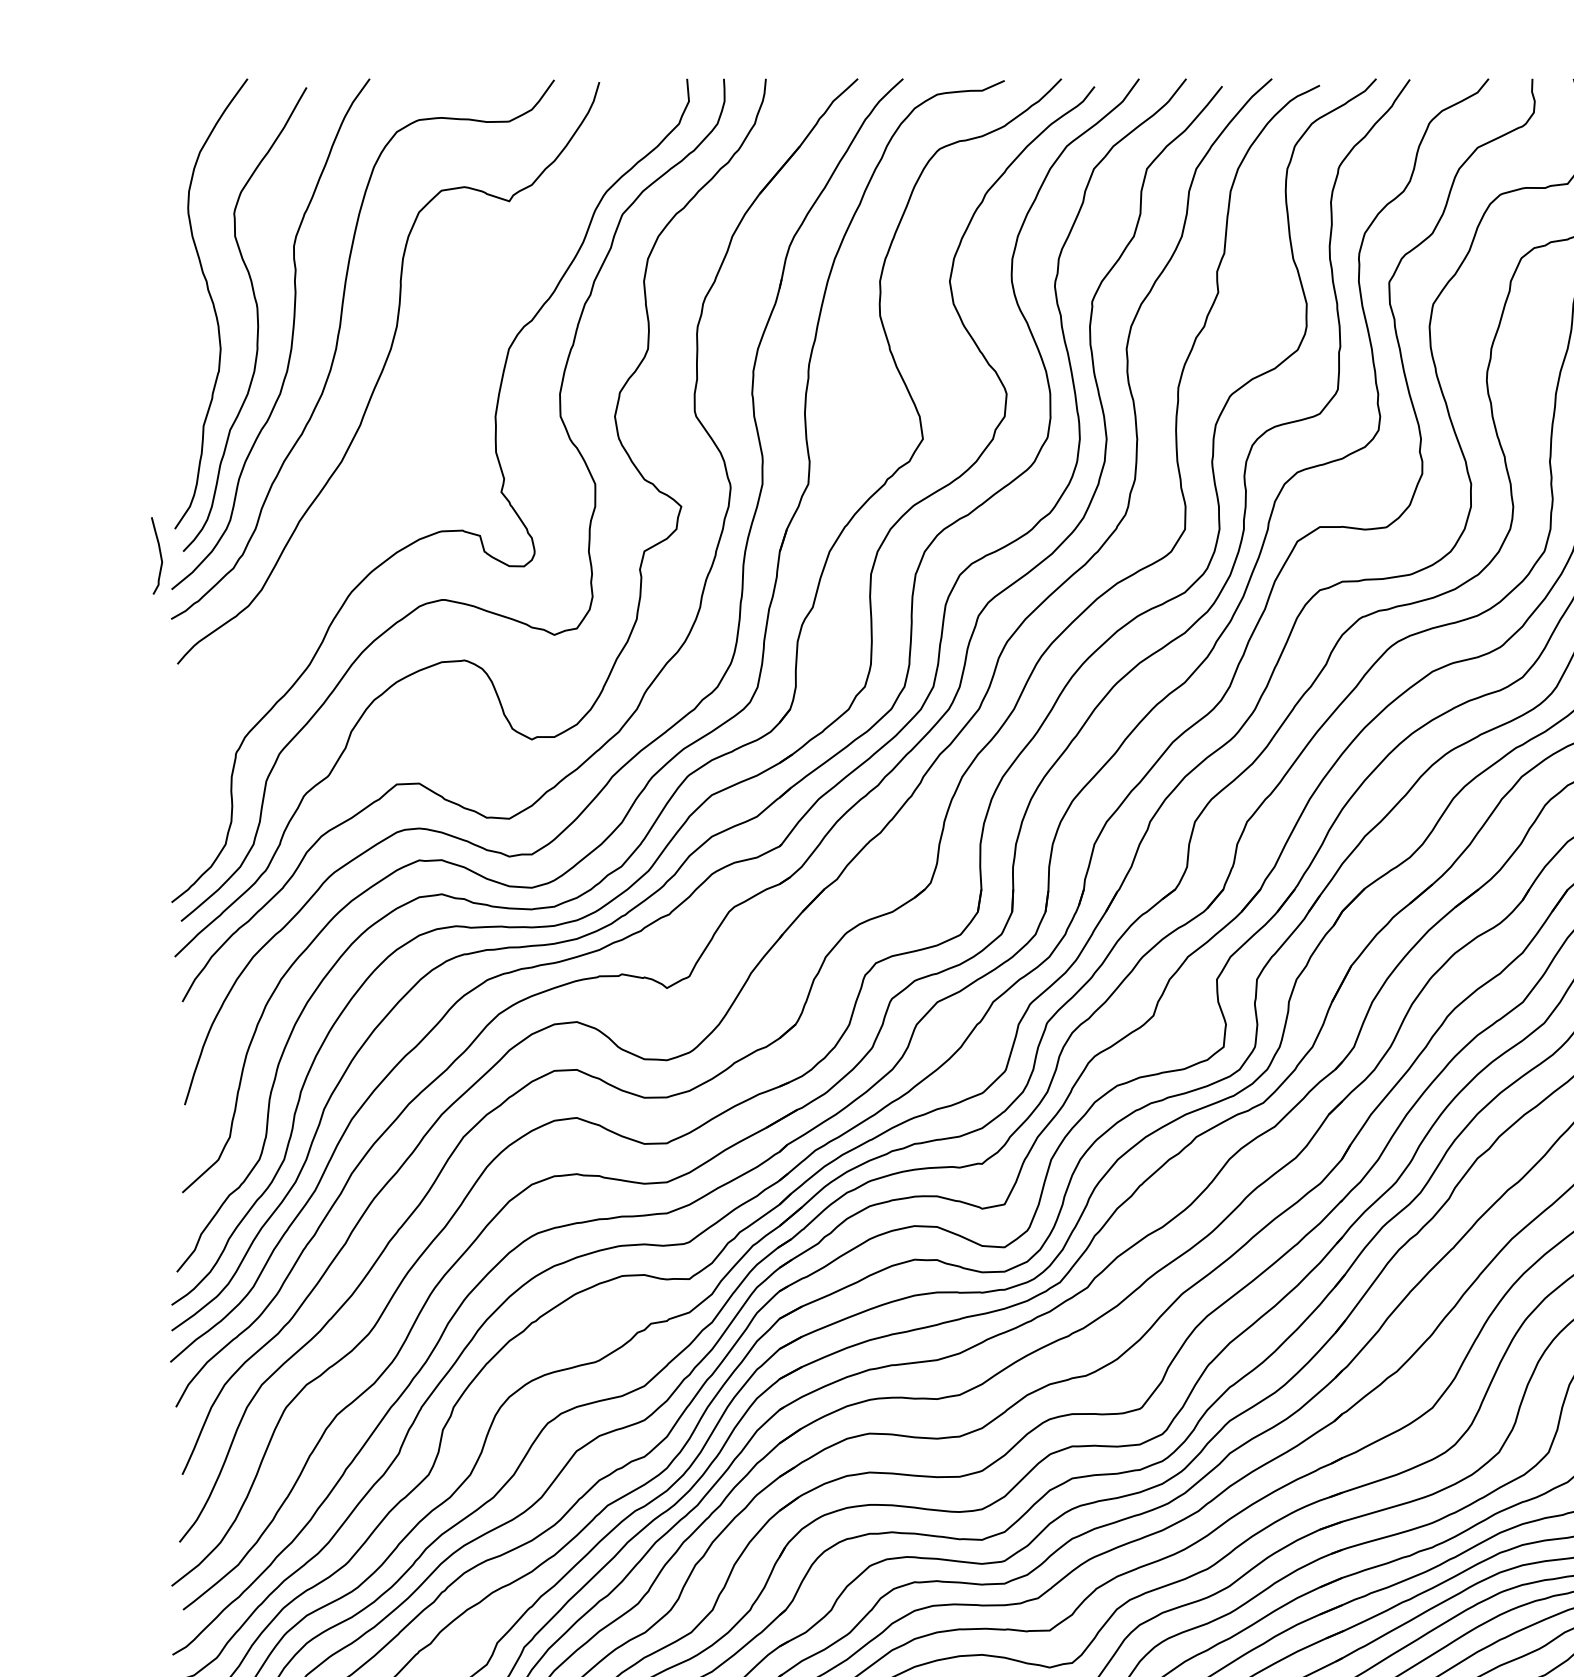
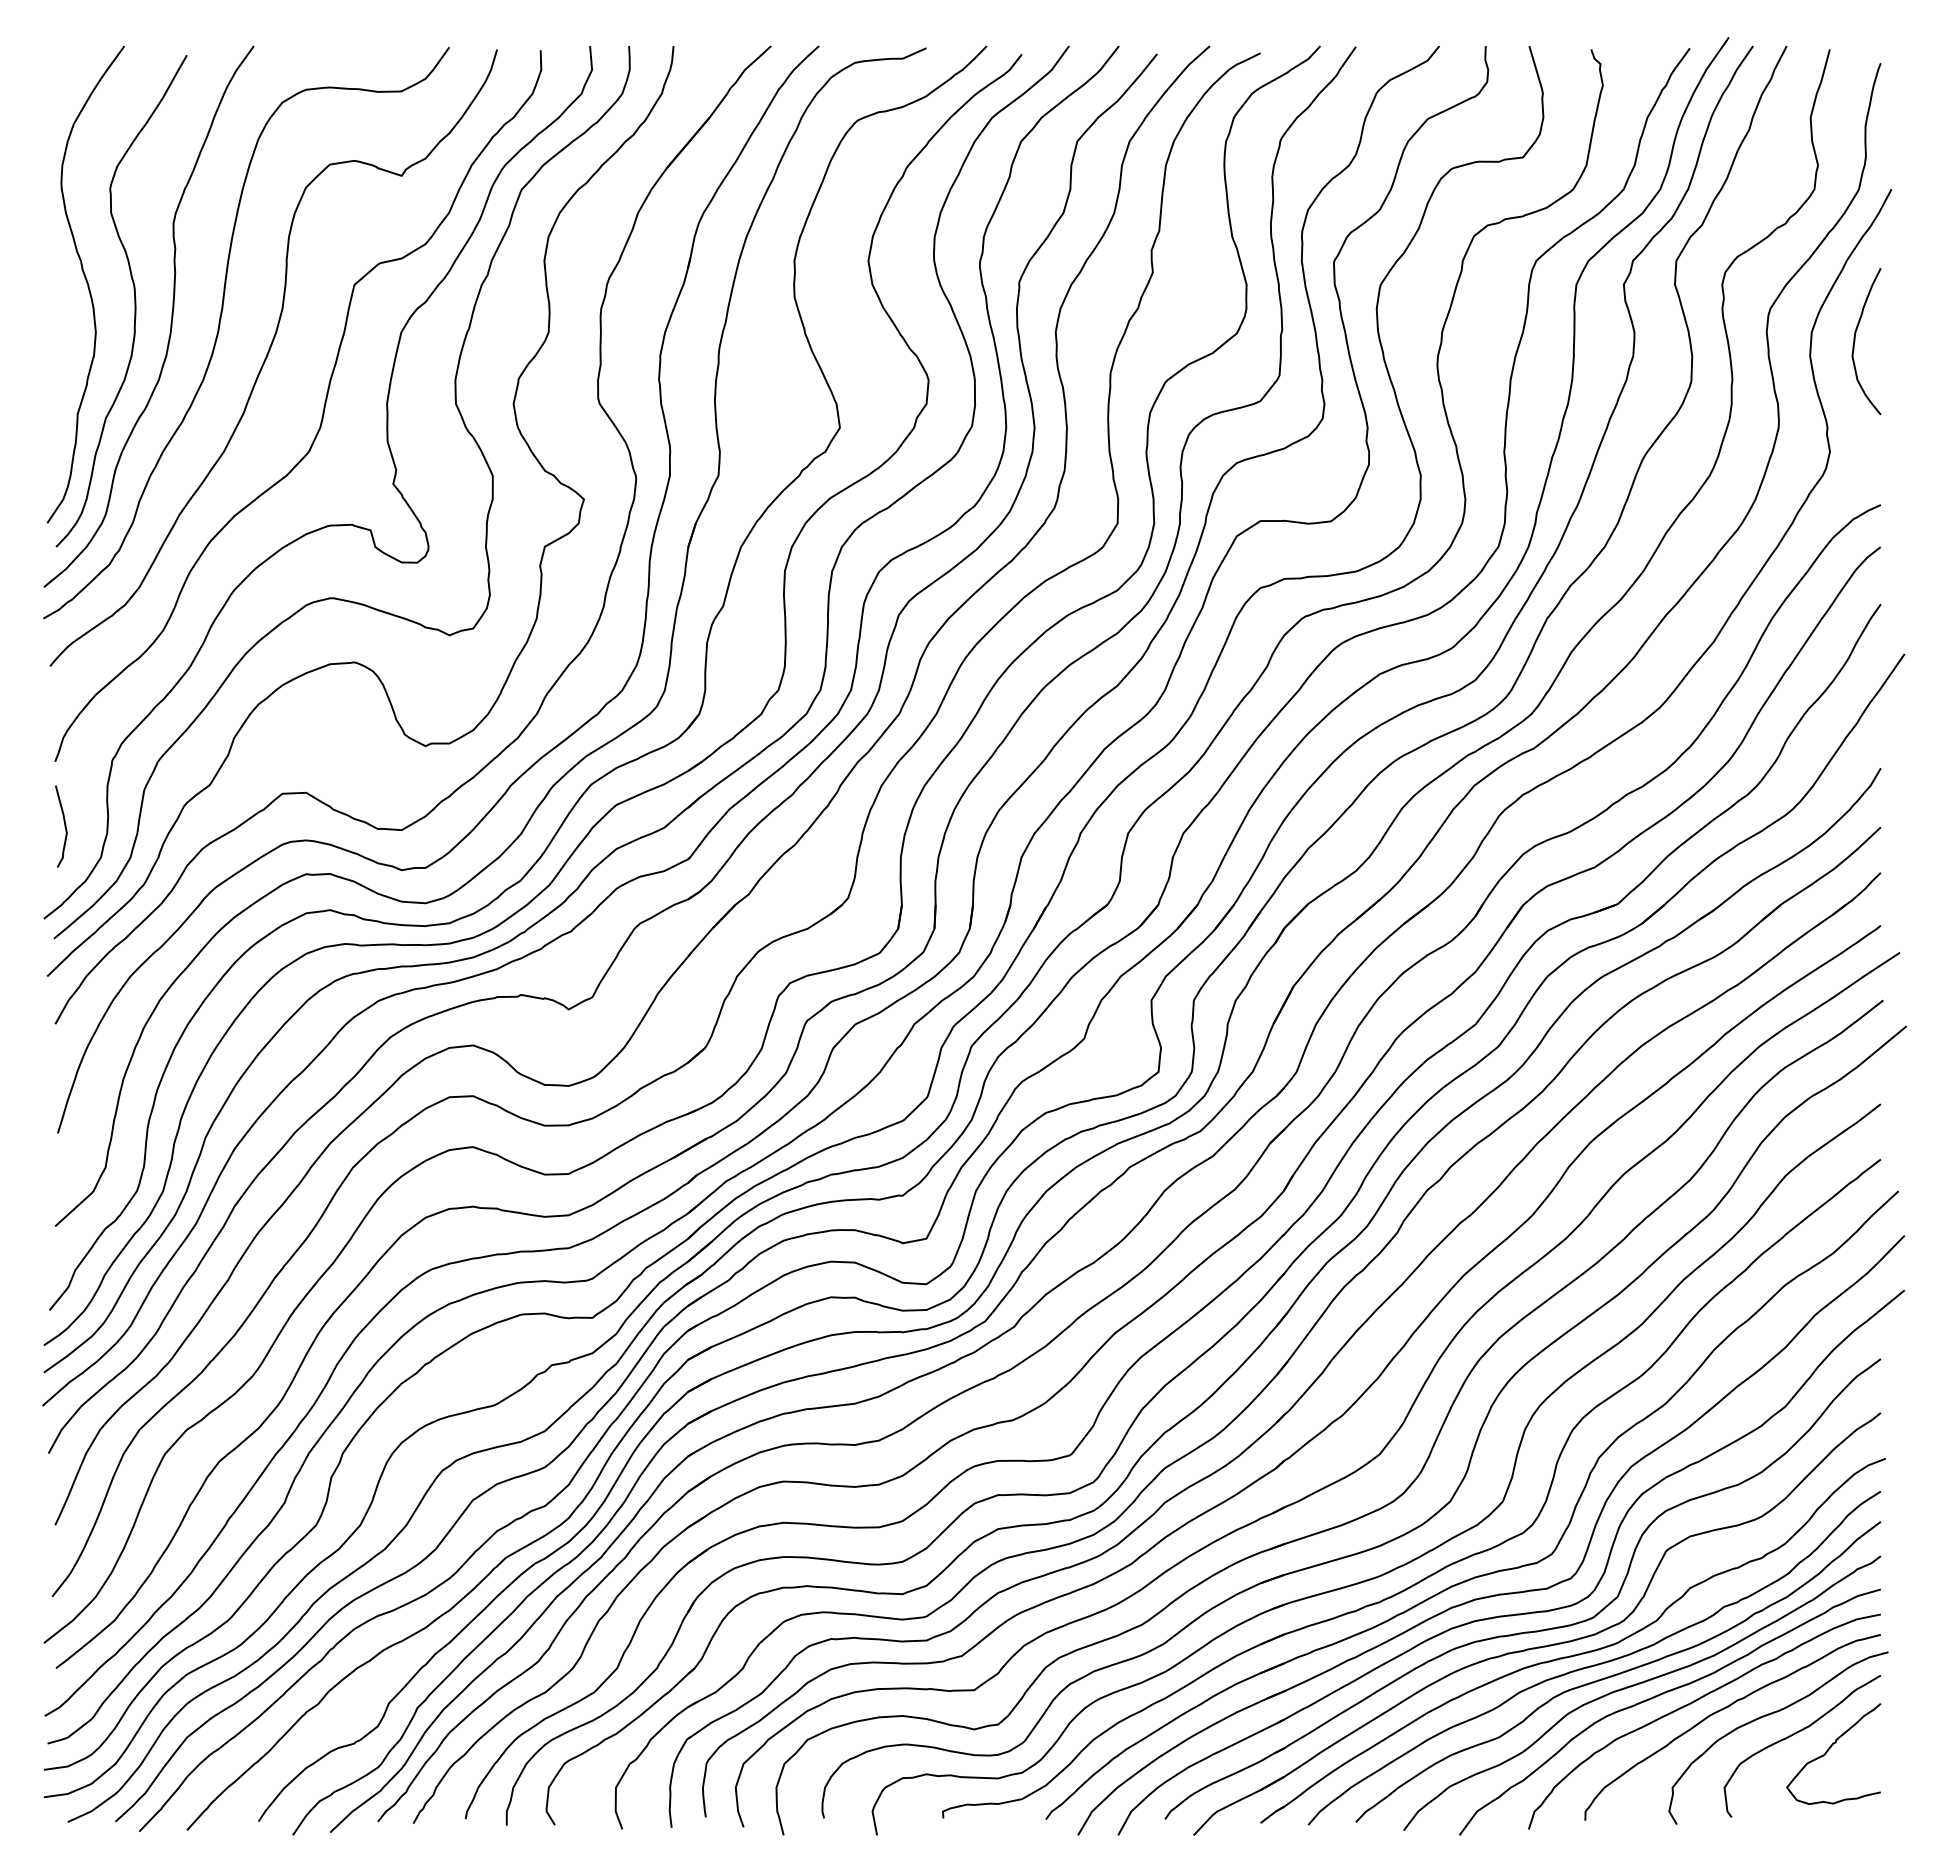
curve: (434, 424) -> (322, 412), added
curve: (159, 555) -> (64, 826), moved

